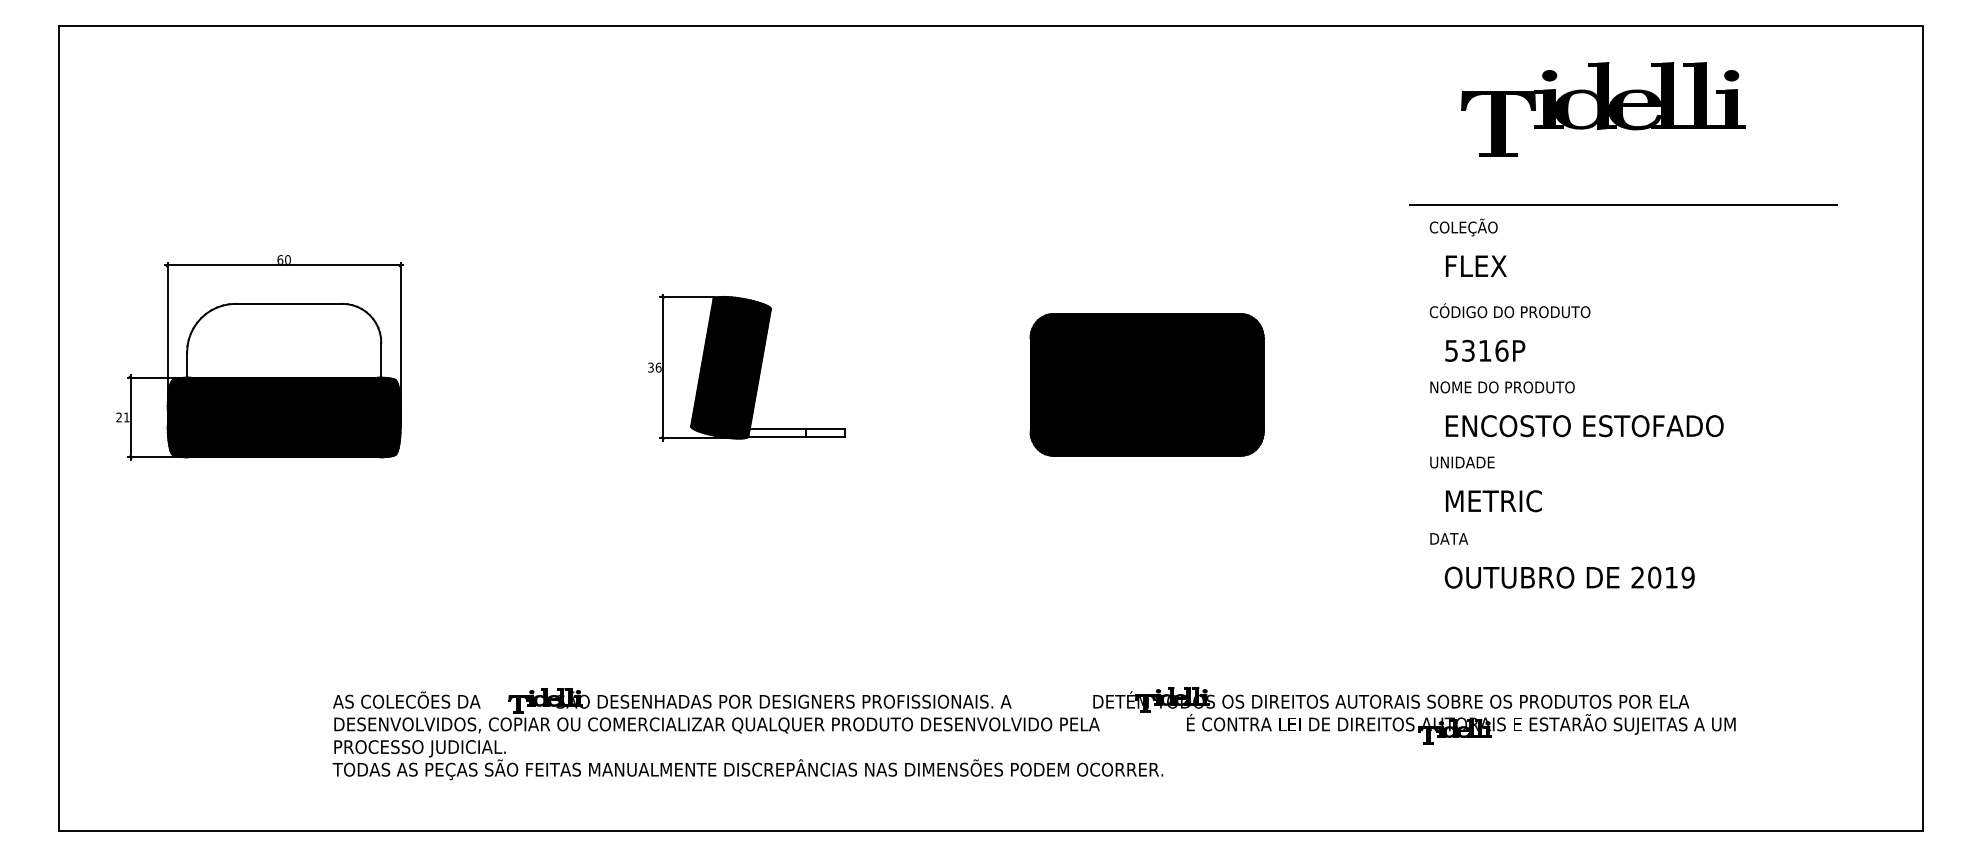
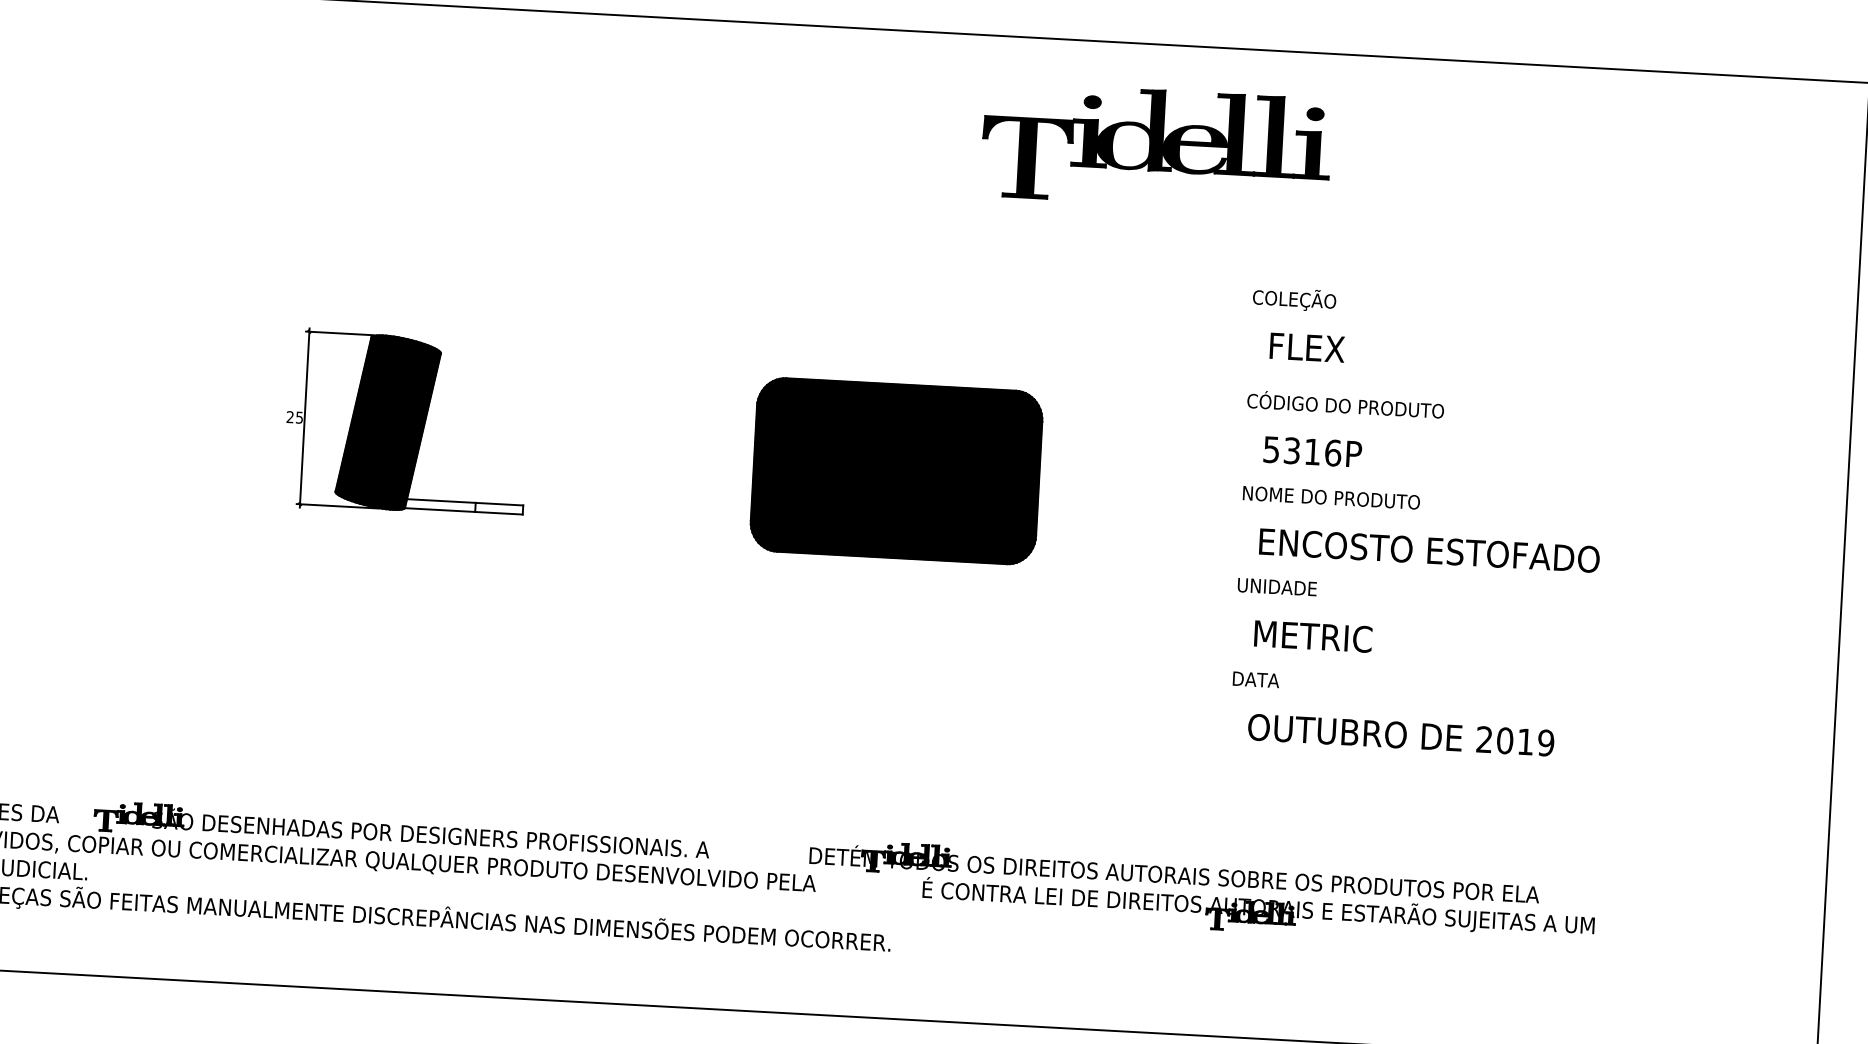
part: (1603, 109) -> (1156, 147), moved
line: (1623, 204) -> (1491, 281), removed
text: (654, 367) -> (294, 417), 36 -> 25

